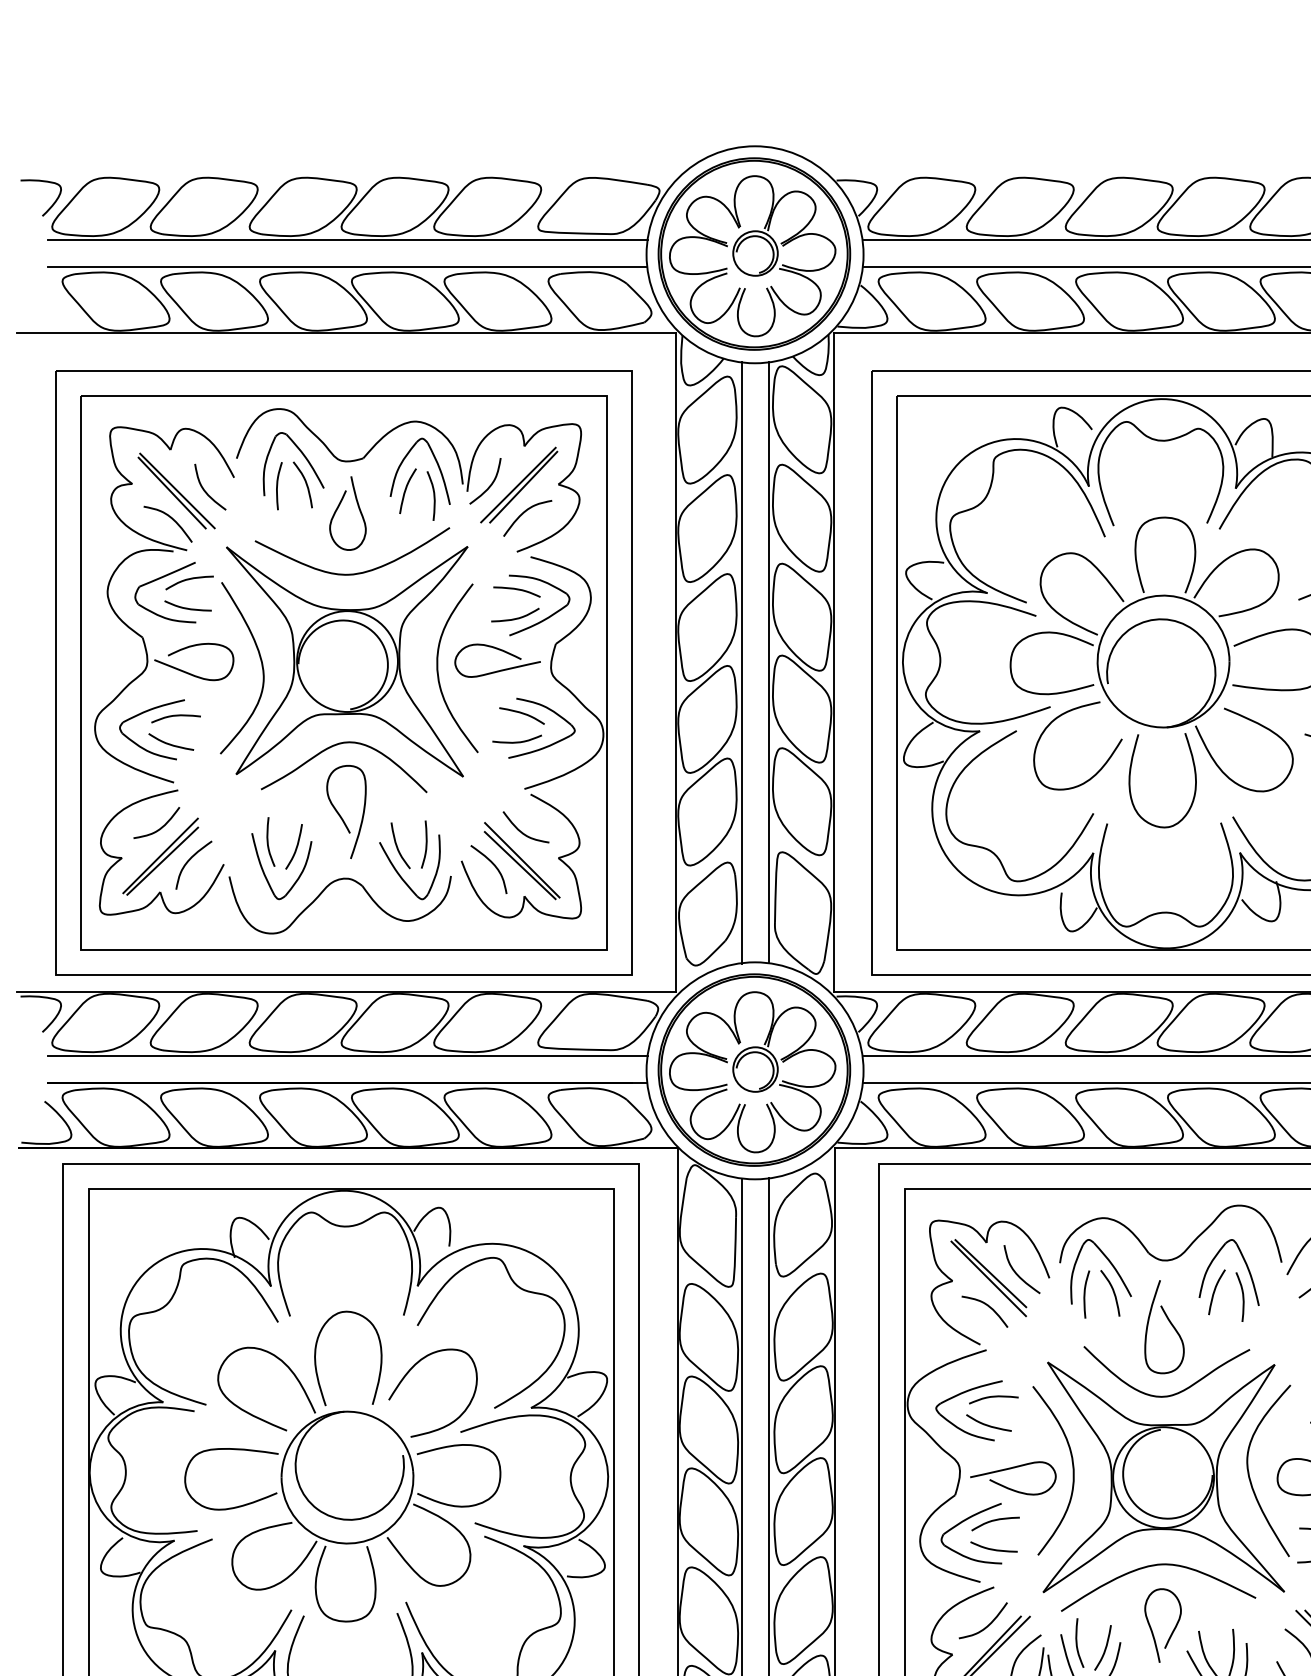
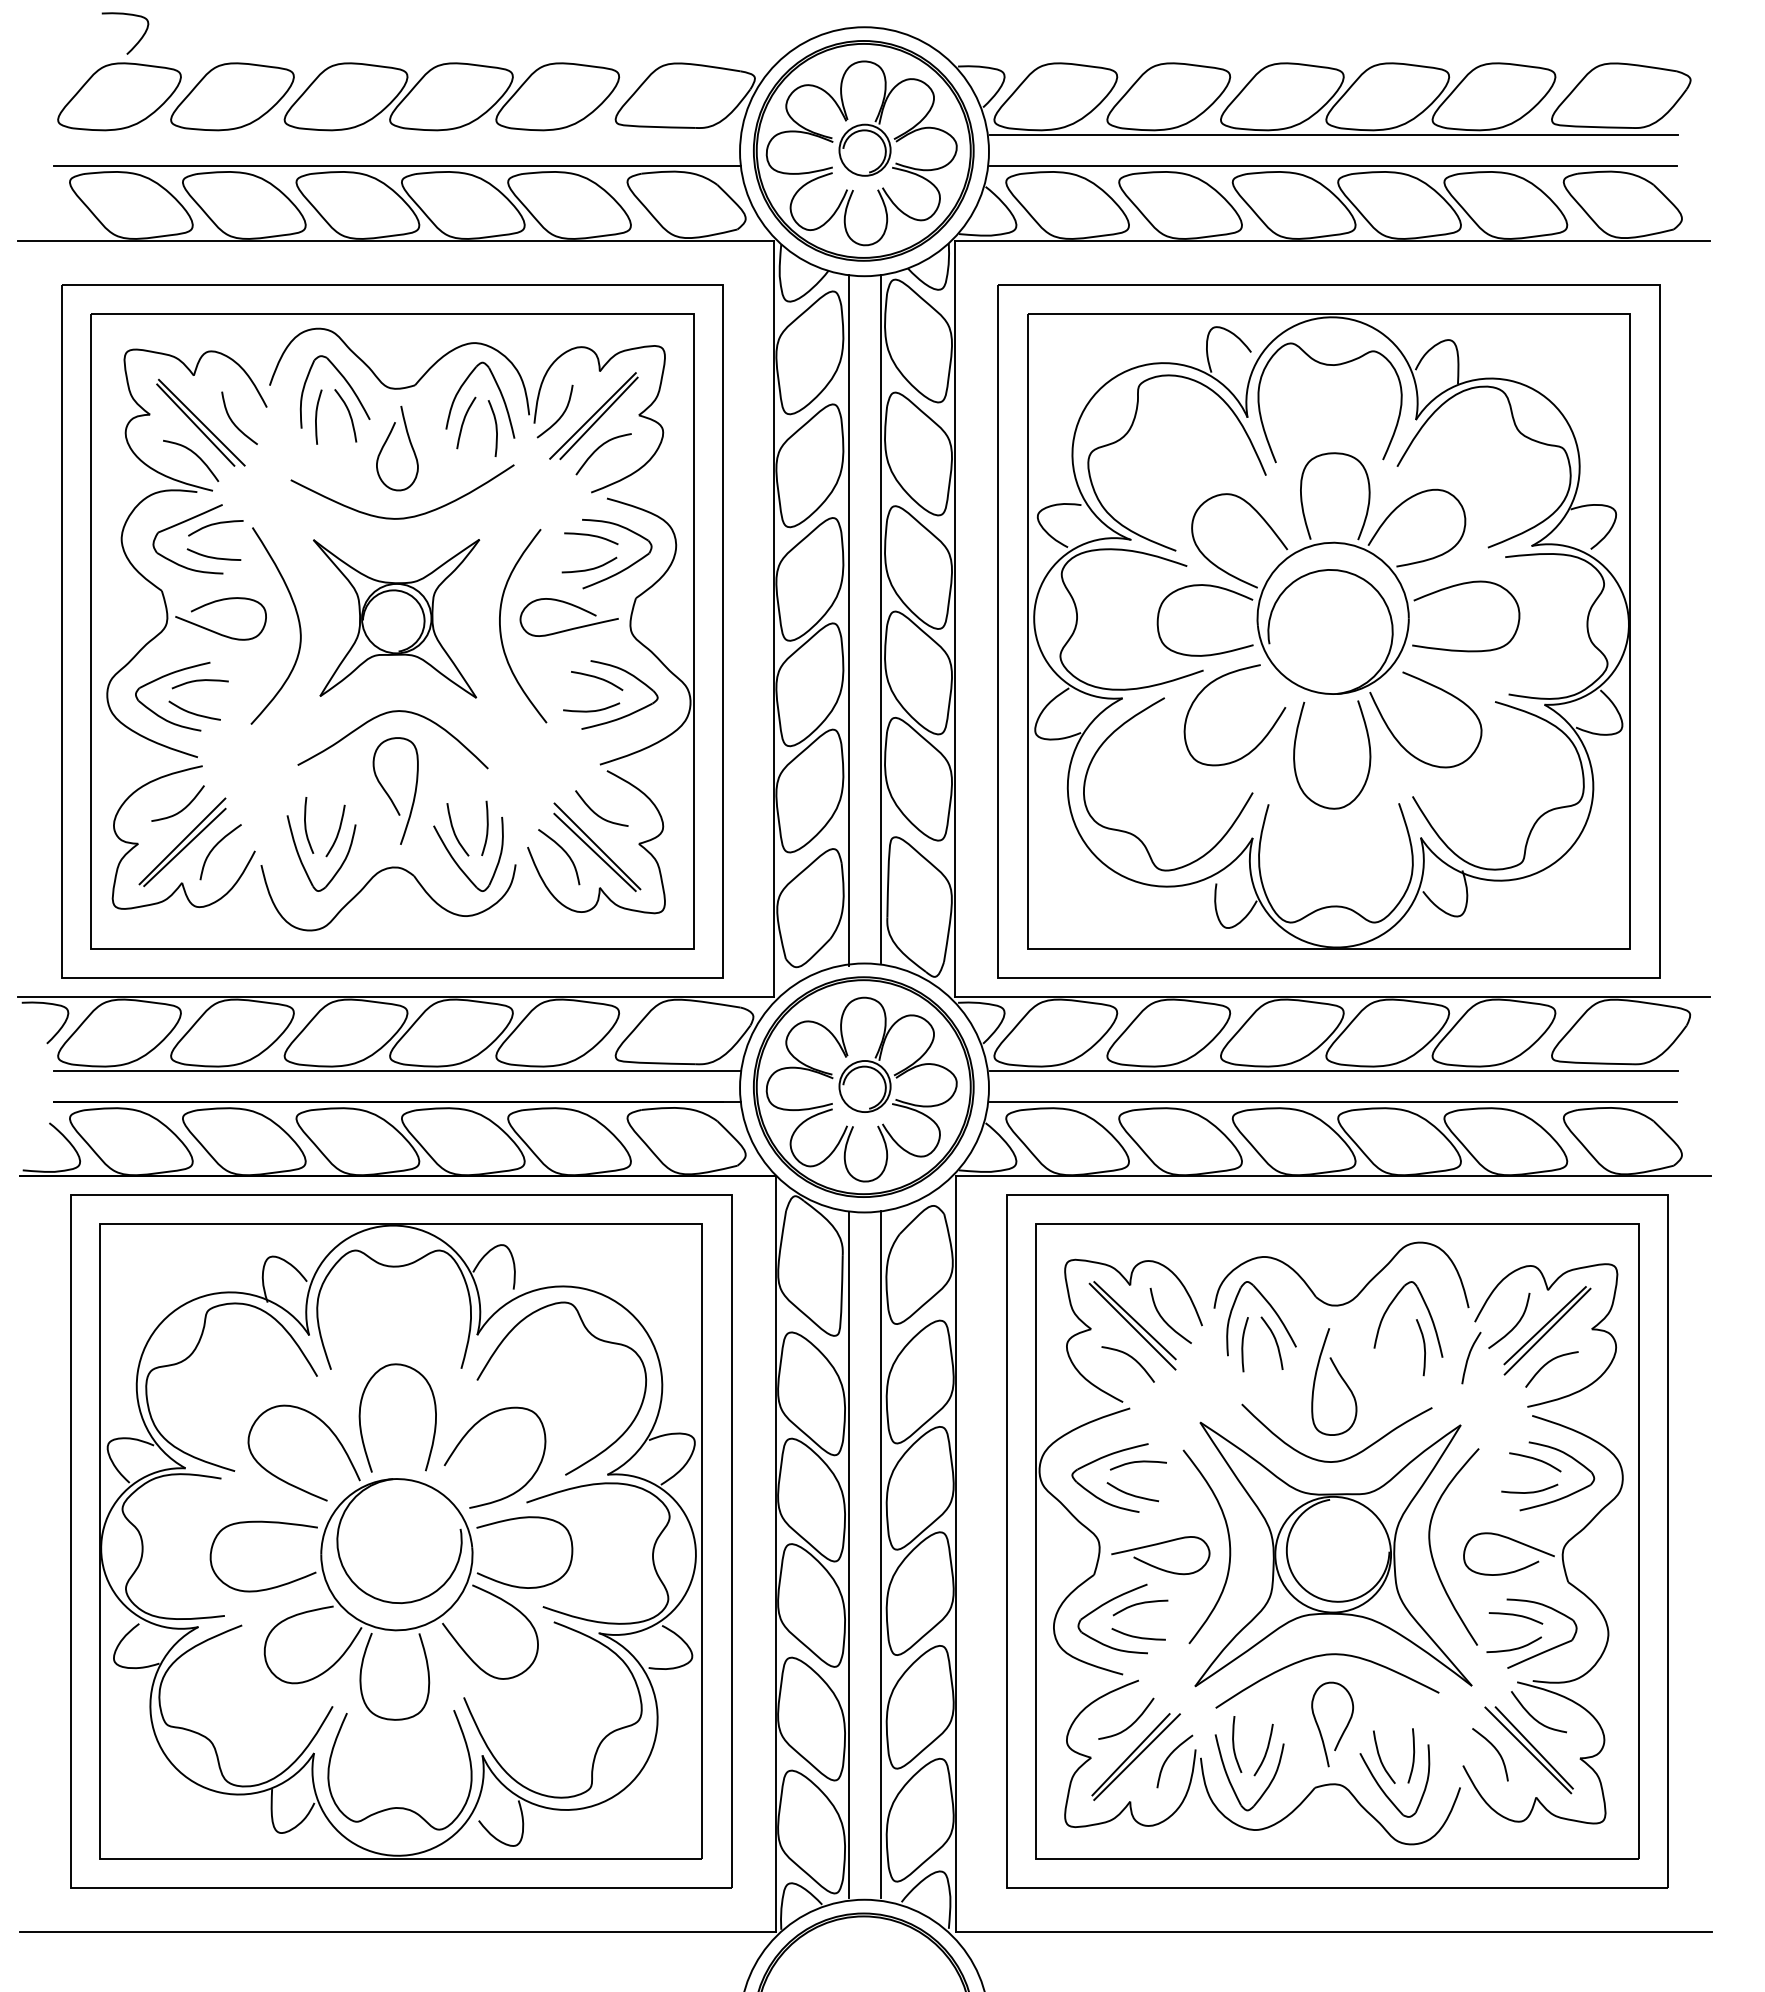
curve: (51, 204) -> (137, 41), moved
line: (348, 239) -> (397, 134), removed
part: (347, 661) -> (396, 618), size x0.6
curve: (1215, 1291) -> (1469, 1357), moved

